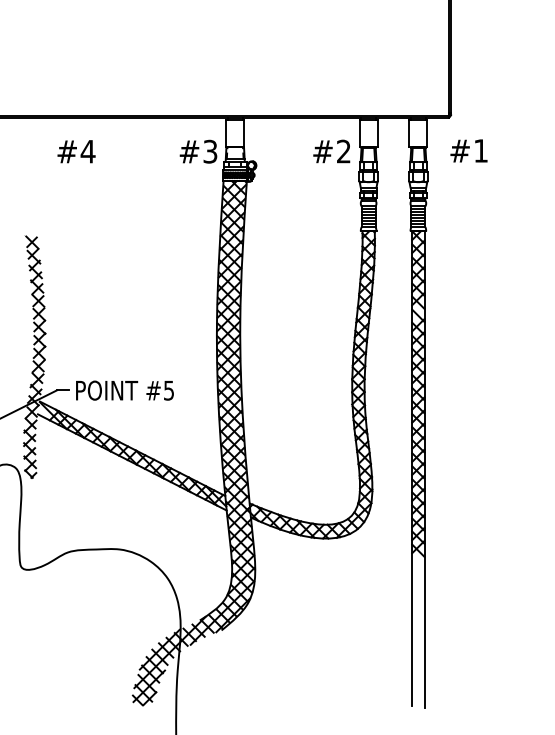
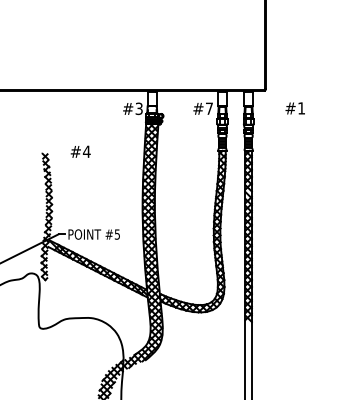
text: (76, 151) -> (80, 151), moved
text: (342, 151) -> (208, 108), #2 -> #7
text: (467, 151) -> (294, 108), moved

